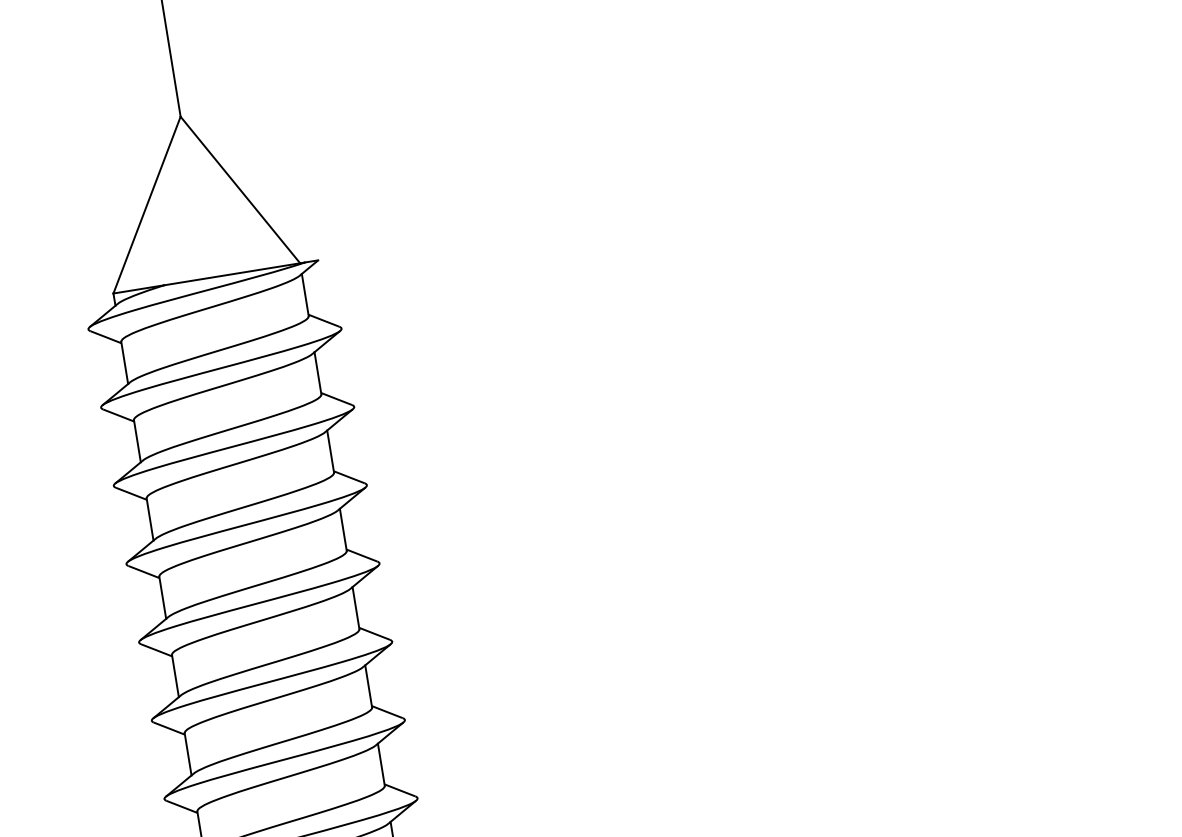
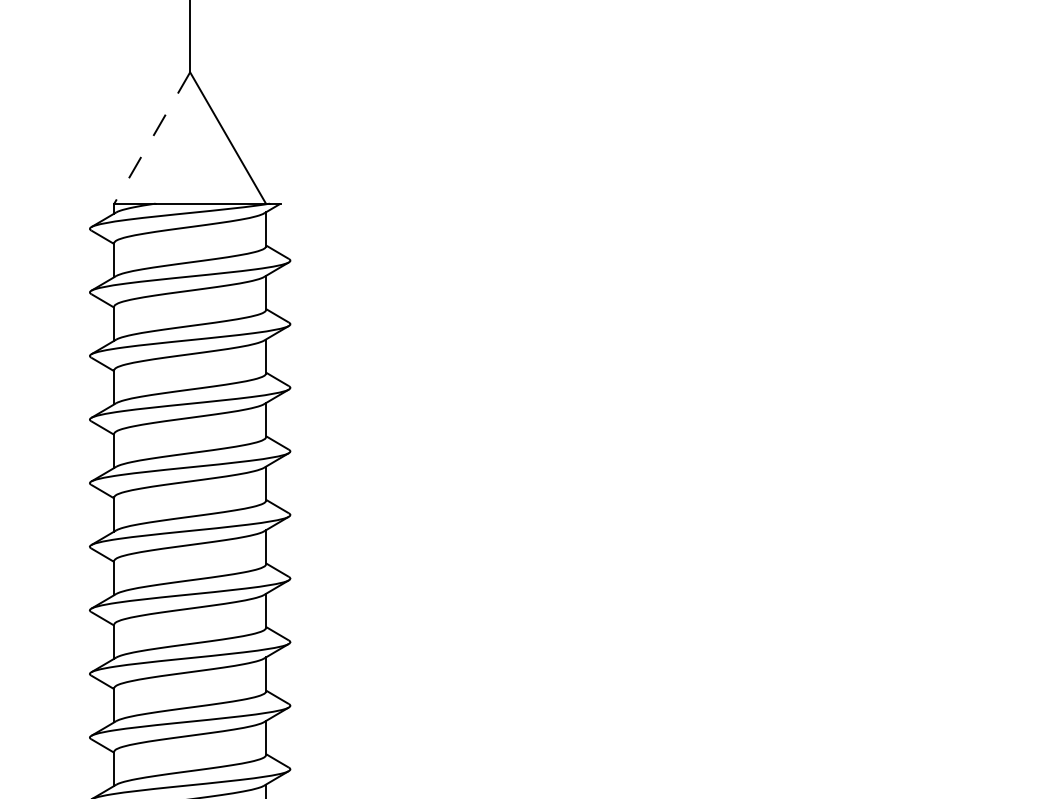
line: (147, 205) -> (152, 138), solid -> dashed

